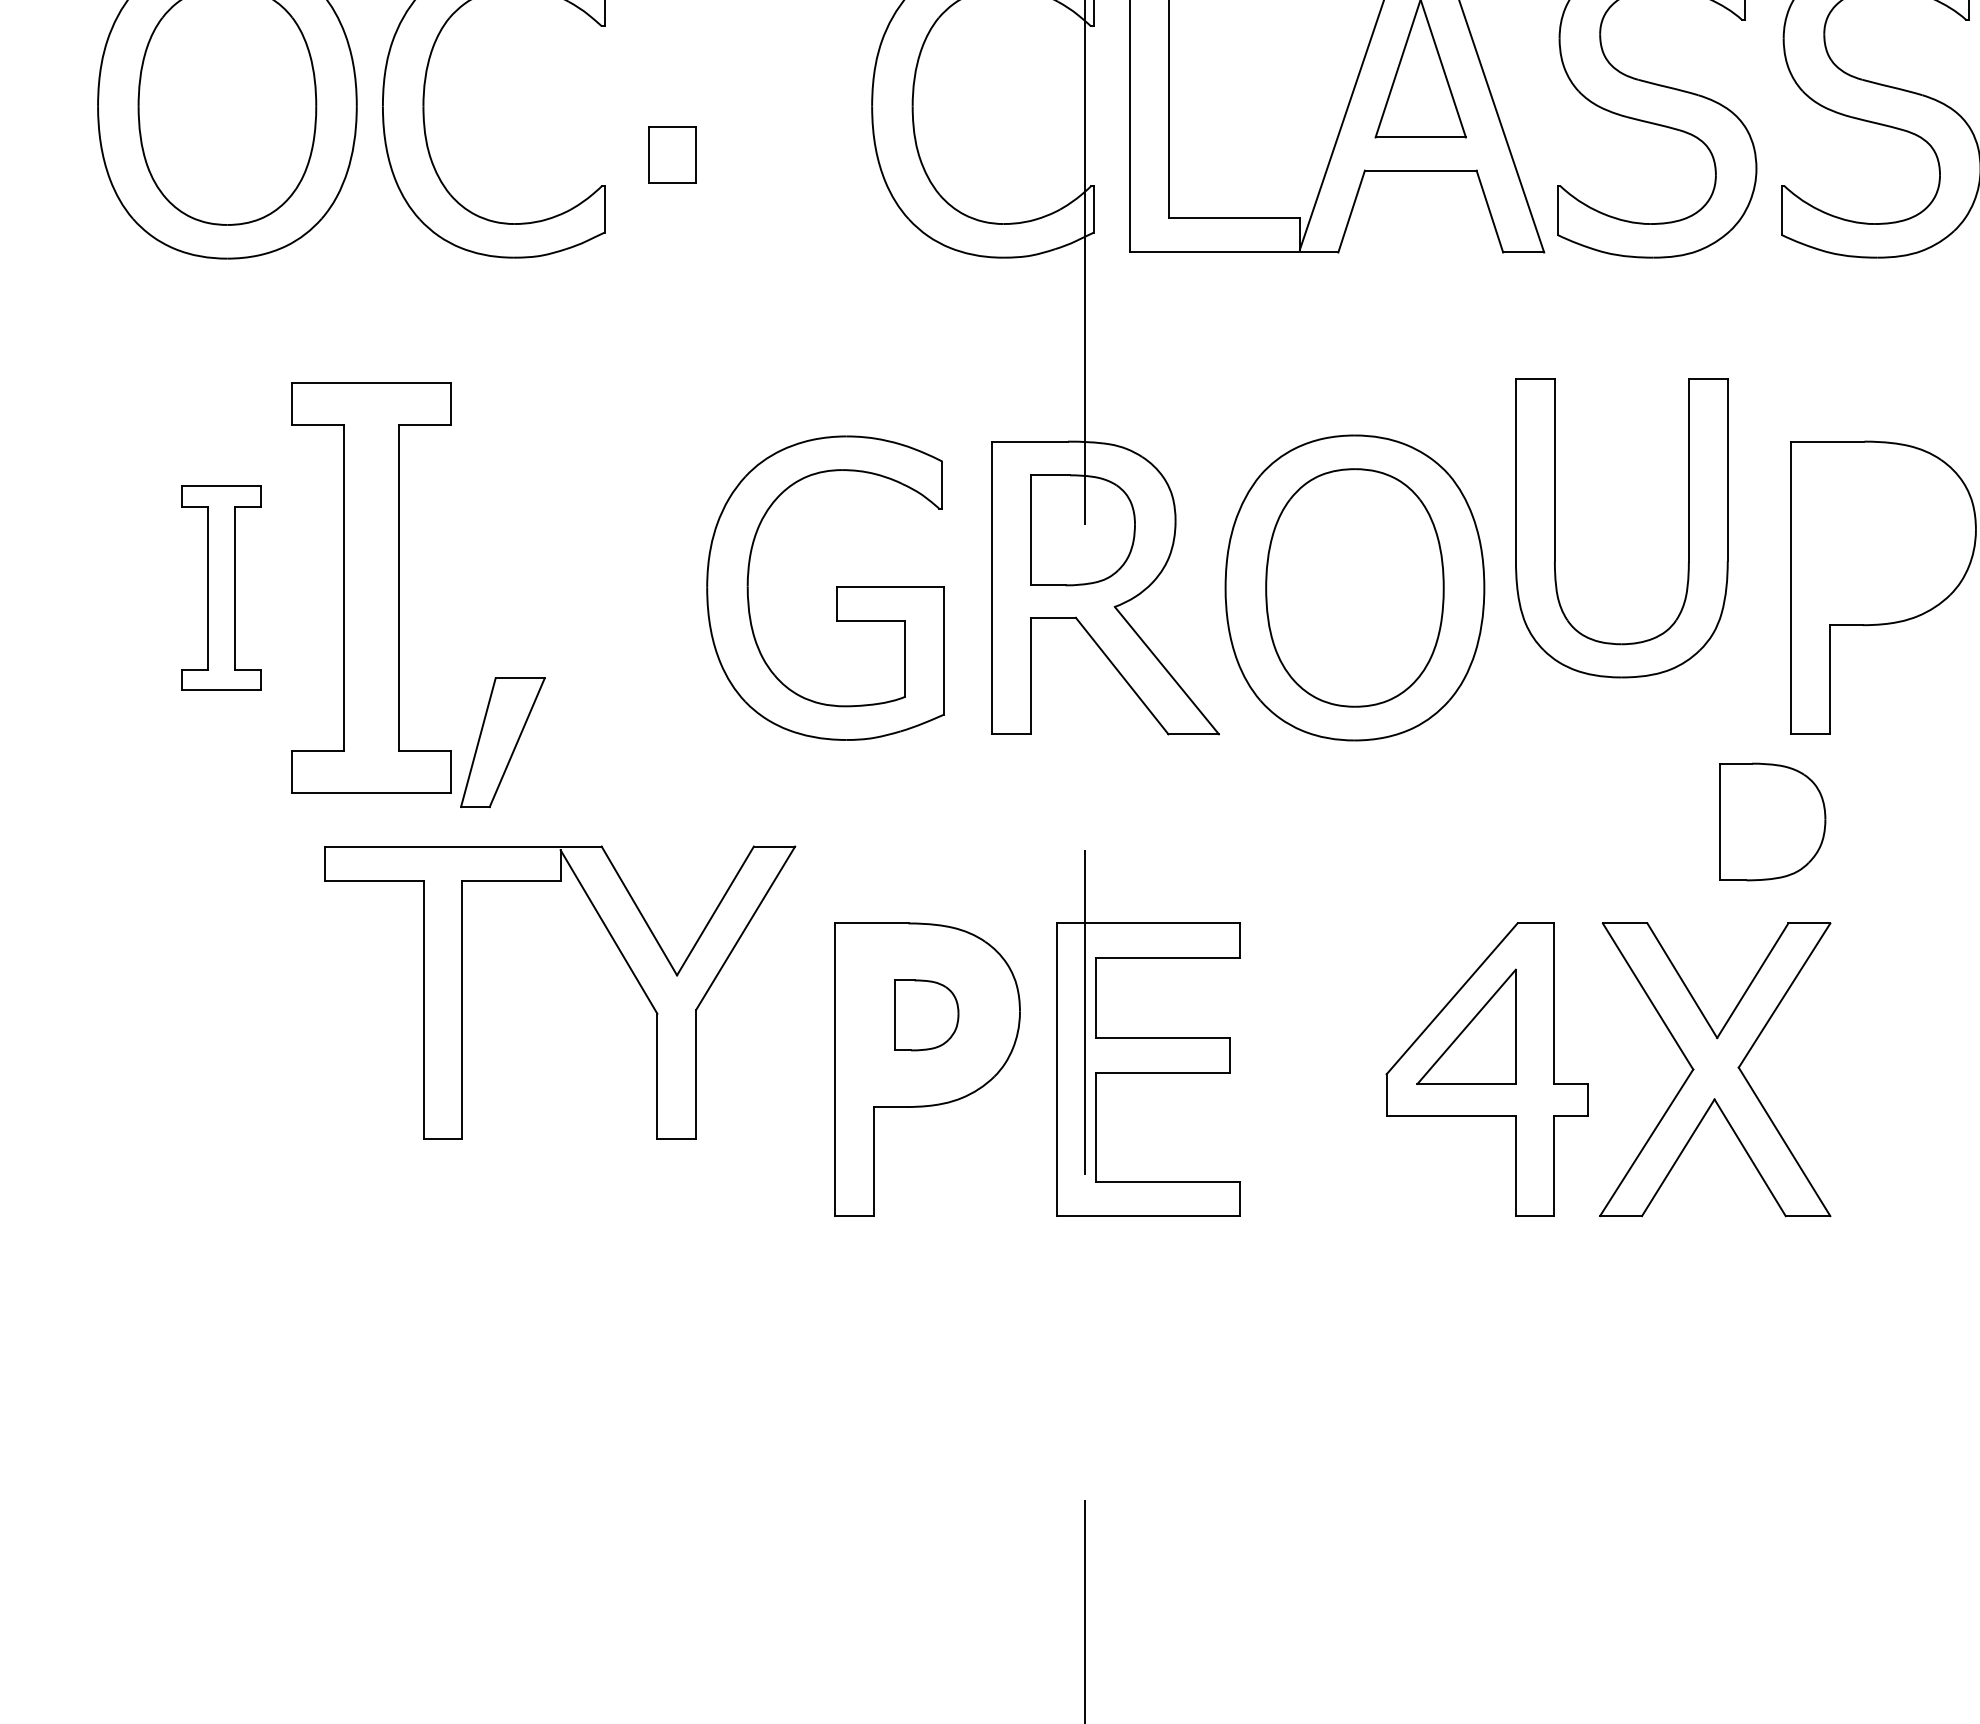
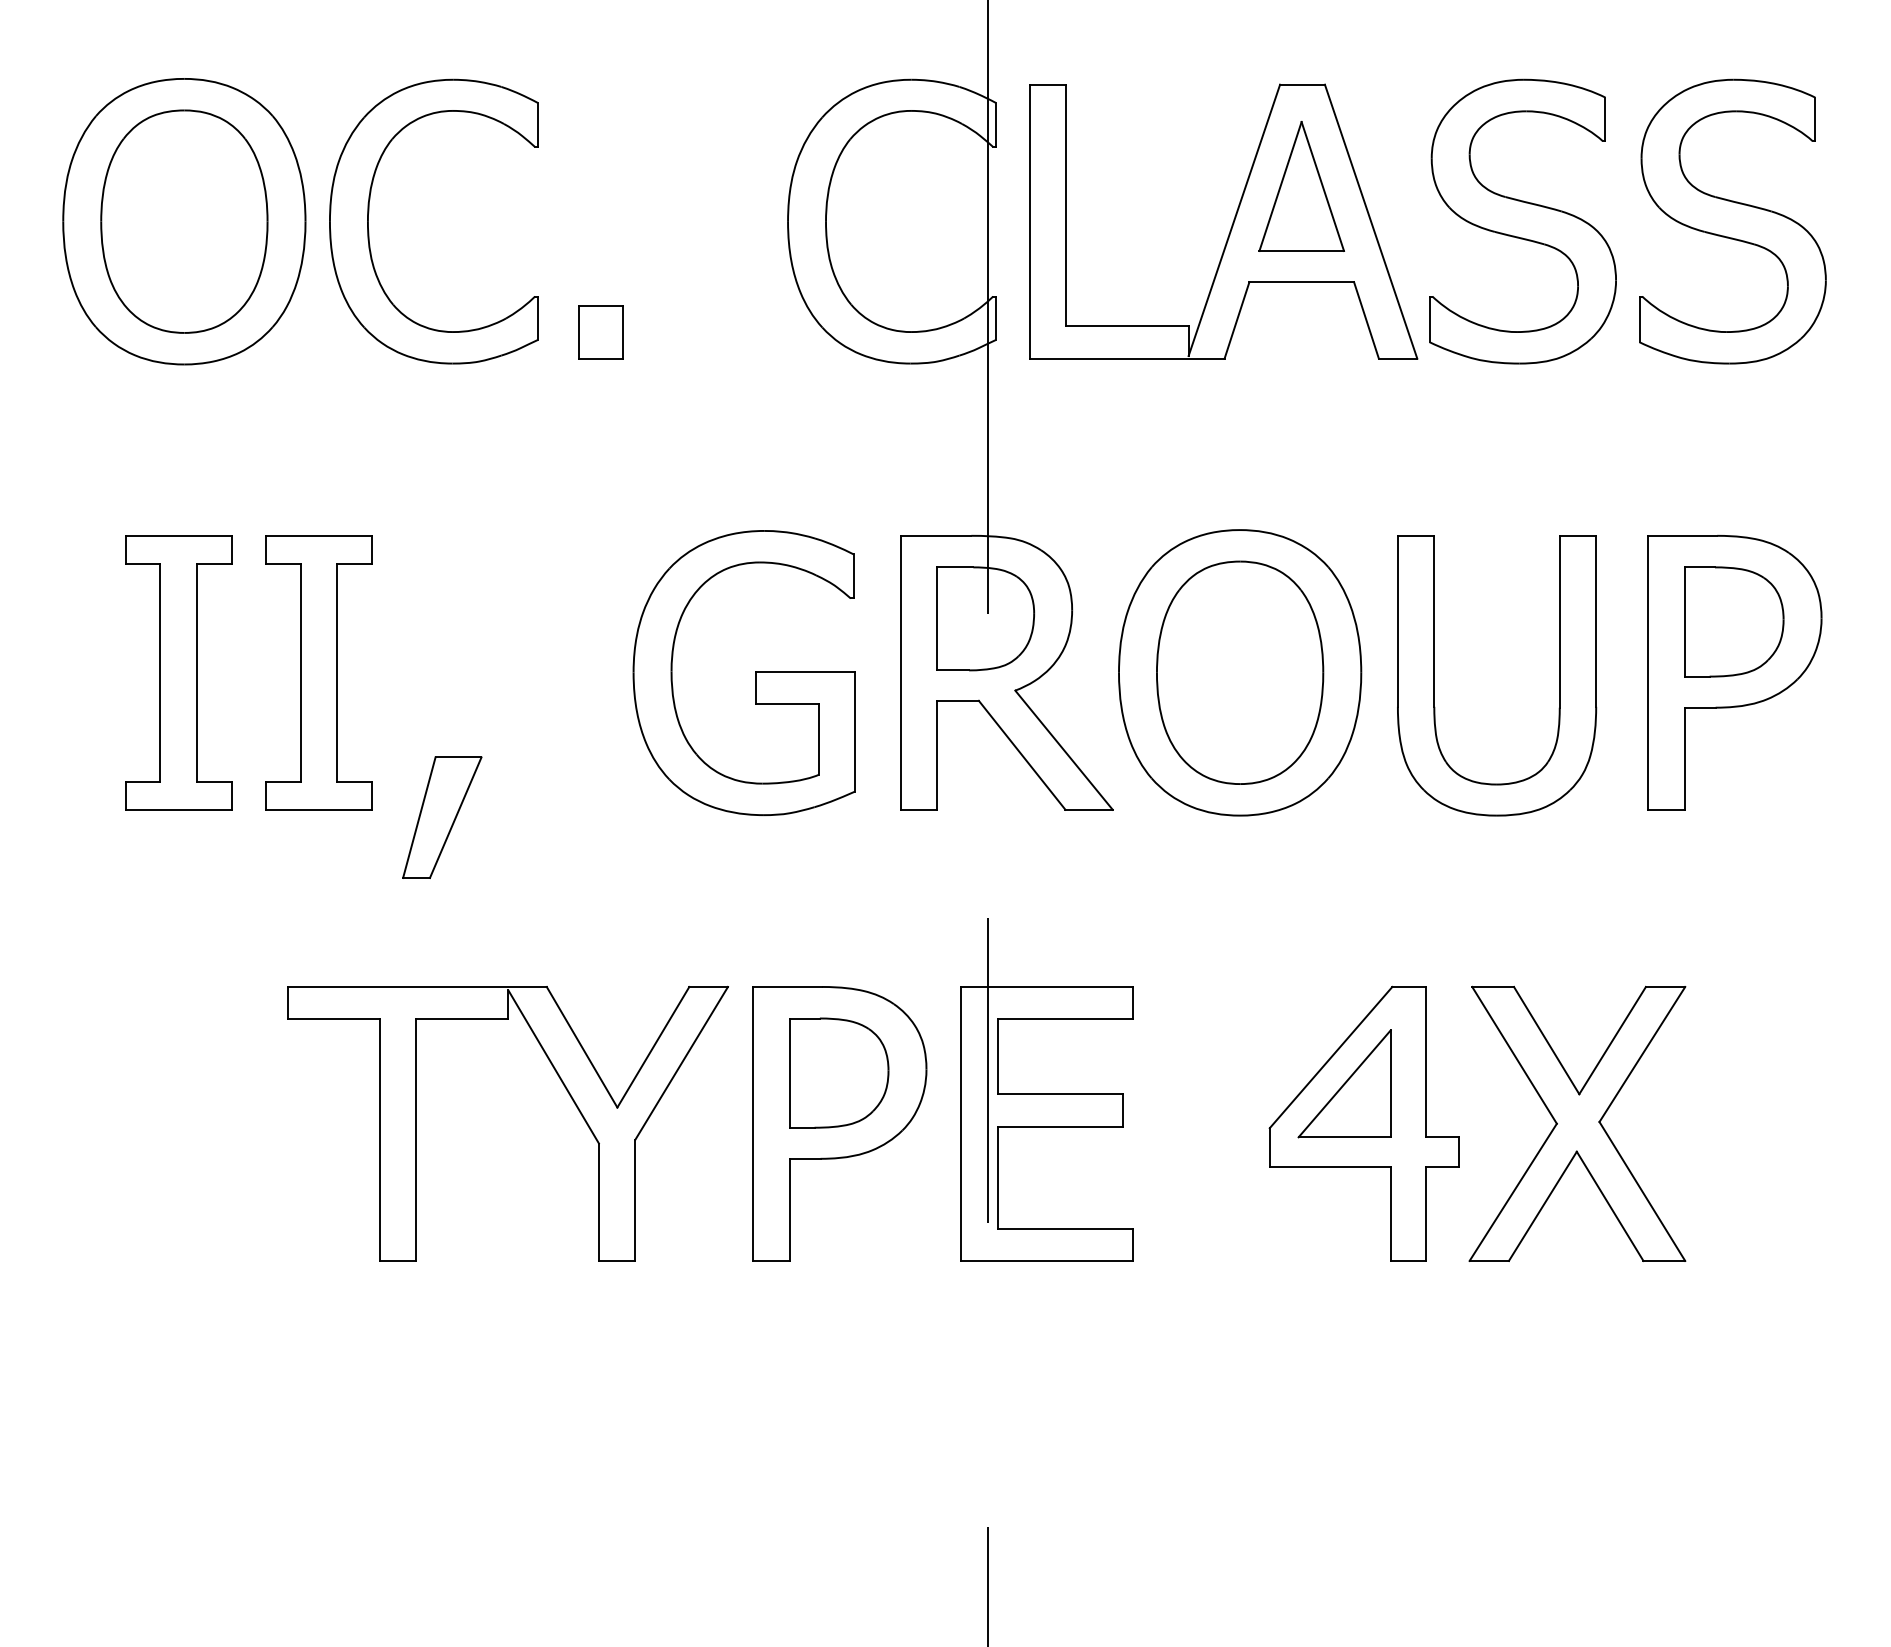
part: (671, 155) -> (600, 332), moved
part: (1688, 527) -> (1559, 675), moved
part: (221, 587) -> (178, 672), size x1.43
part: (370, 587) -> (318, 672), size x0.71
part: (1772, 821) -> (1734, 621), moved
part: (621, 956) -> (565, 1089), moved
part: (927, 1014) -> (839, 1072), size x1.67

